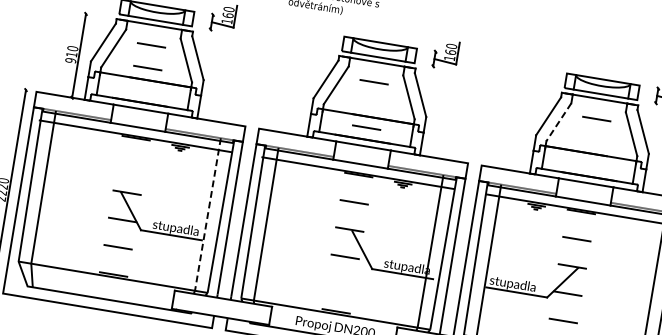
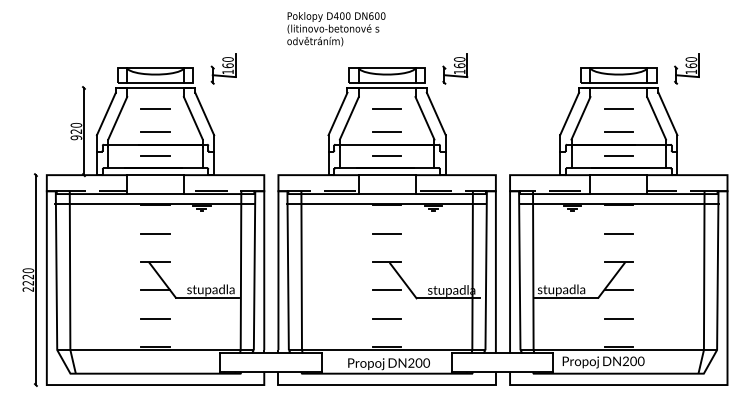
text: (70, 54) -> (75, 131), 910 -> 920
line: (143, 91) -> (155, 156), added
line: (369, 104) -> (386, 132), added
line: (558, 122) -> (580, 118), dashed -> solid
line: (592, 140) -> (618, 131), added
line: (588, 164) -> (618, 156), added
line: (131, 165) -> (155, 233), added
line: (208, 215) -> (241, 271), dashed -> solid
line: (340, 283) -> (386, 318), added

